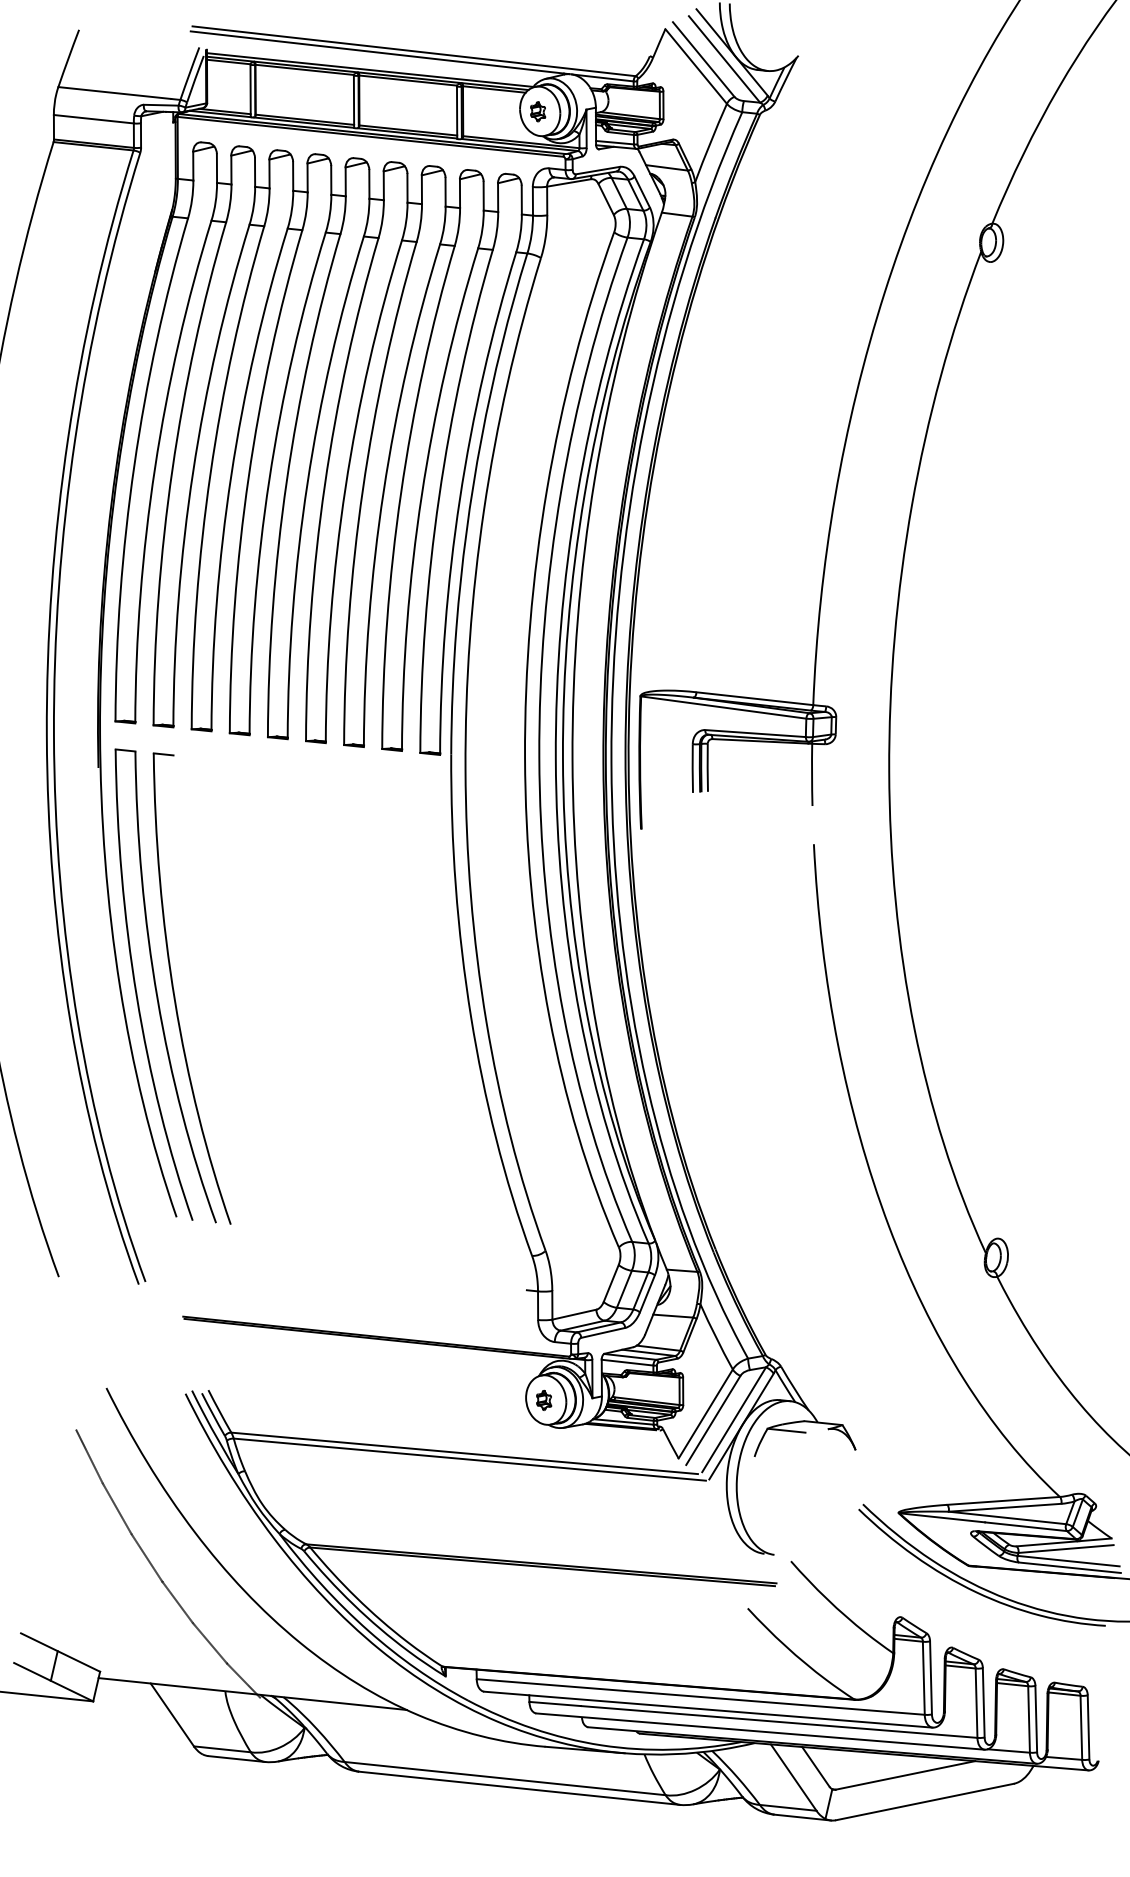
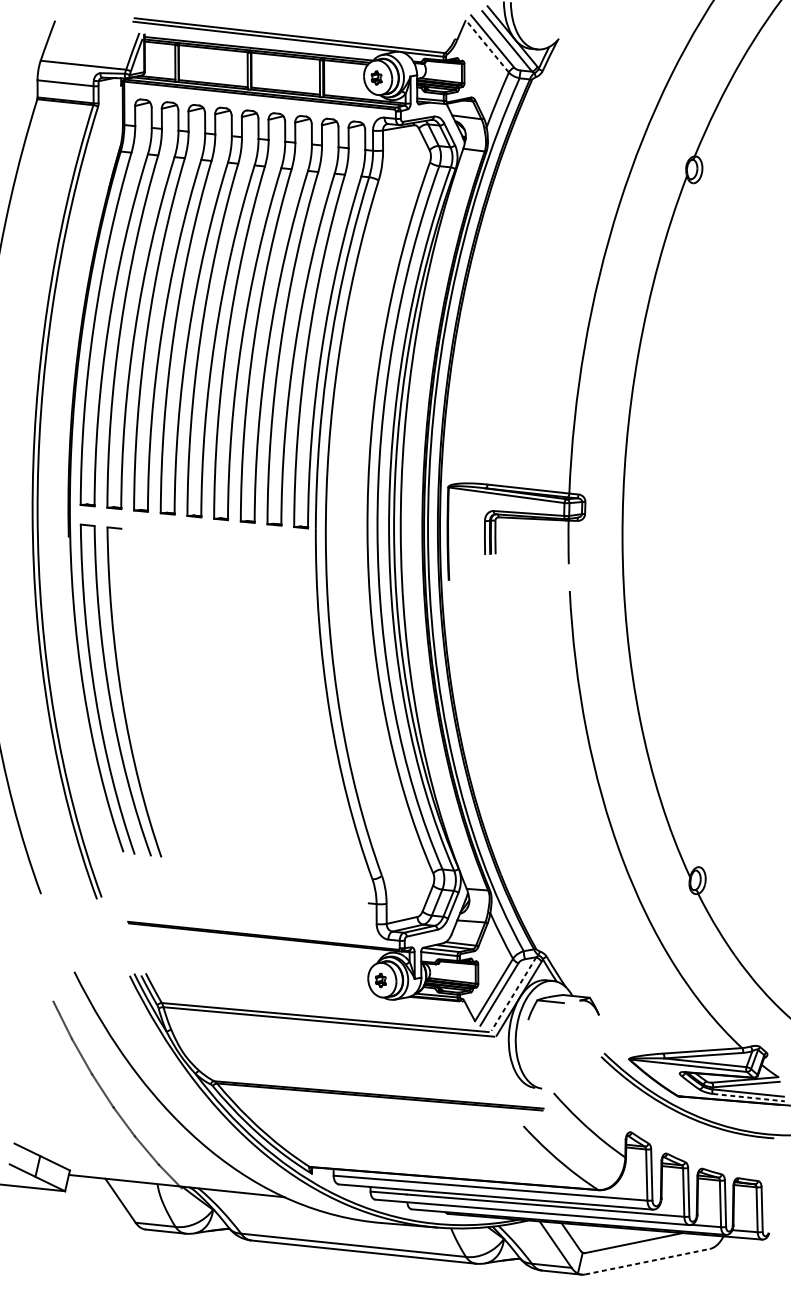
line: (695, 66) -> (486, 46), solid -> dashed
line: (733, 1420) -> (513, 994), solid -> dashed
line: (1070, 1567) -> (749, 1097), solid -> dashed
line: (924, 1802) -> (647, 1262), solid -> dashed

